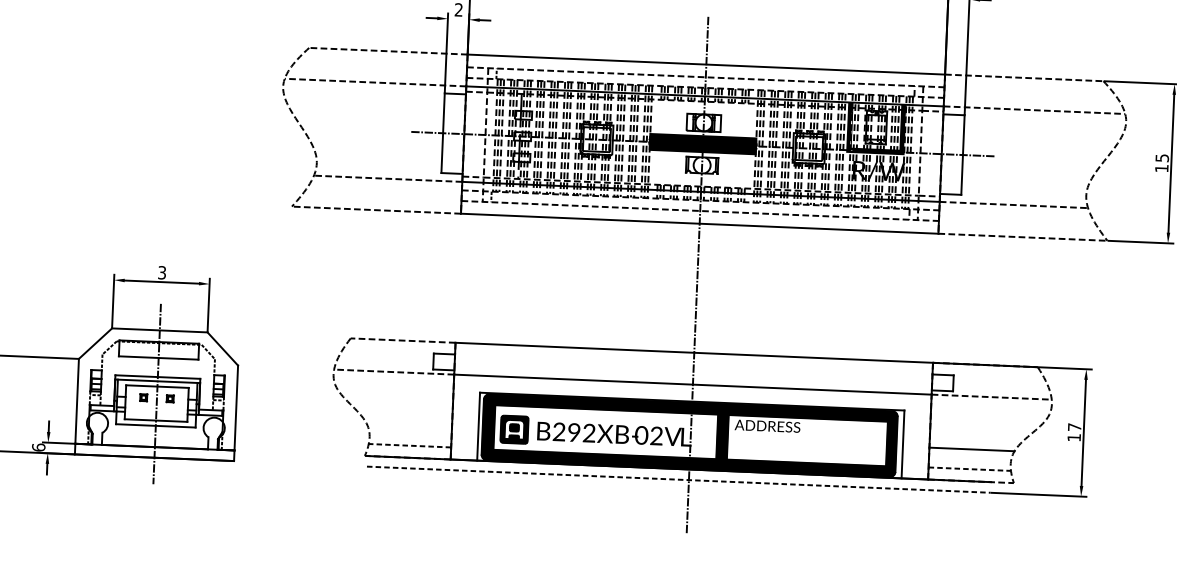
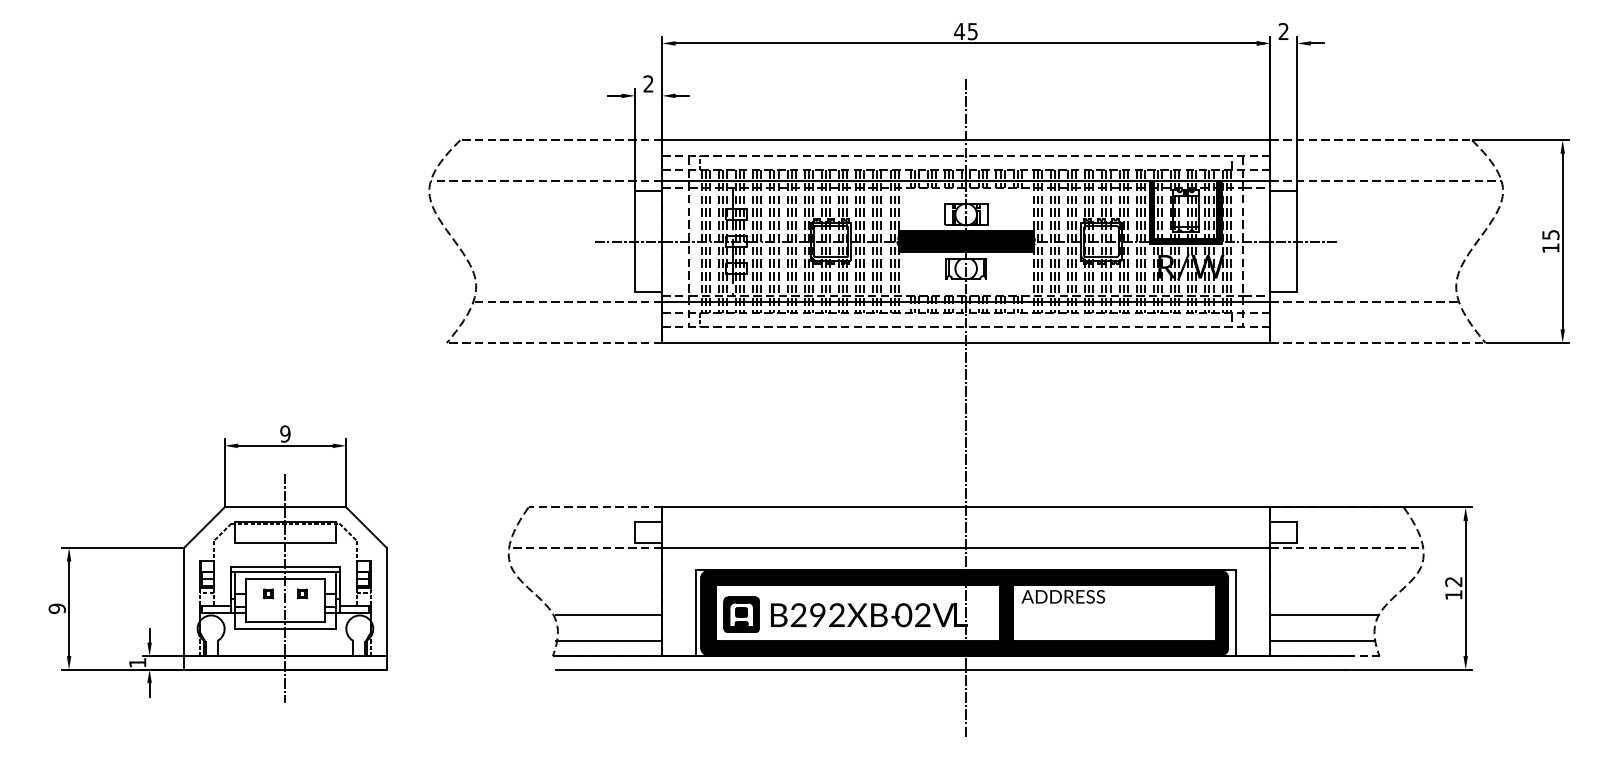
text: (162, 272) -> (285, 433), 3 -> 9
line: (410, 425) -> (609, 615), added
text: (1074, 427) -> (1453, 581), 17 -> 12
line: (409, 445) -> (609, 640), dashed -> solid
text: (38, 447) -> (137, 662), 6 -> 1
line: (970, 469) -> (1323, 640), dashed -> solid
line: (678, 479) -> (953, 669), dashed -> solid

